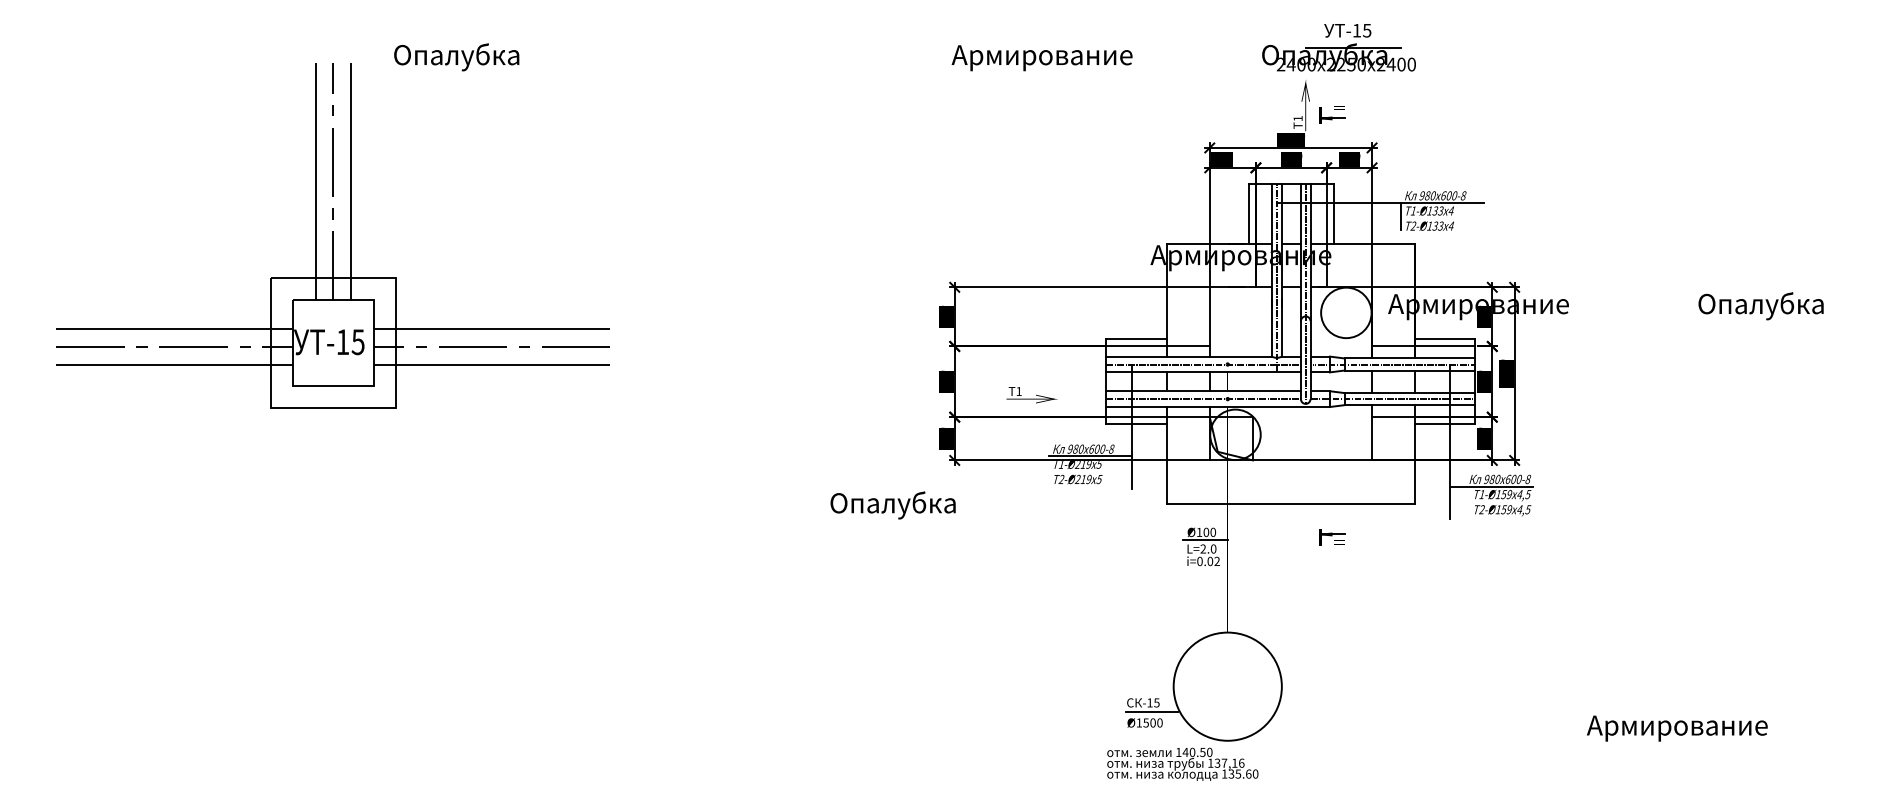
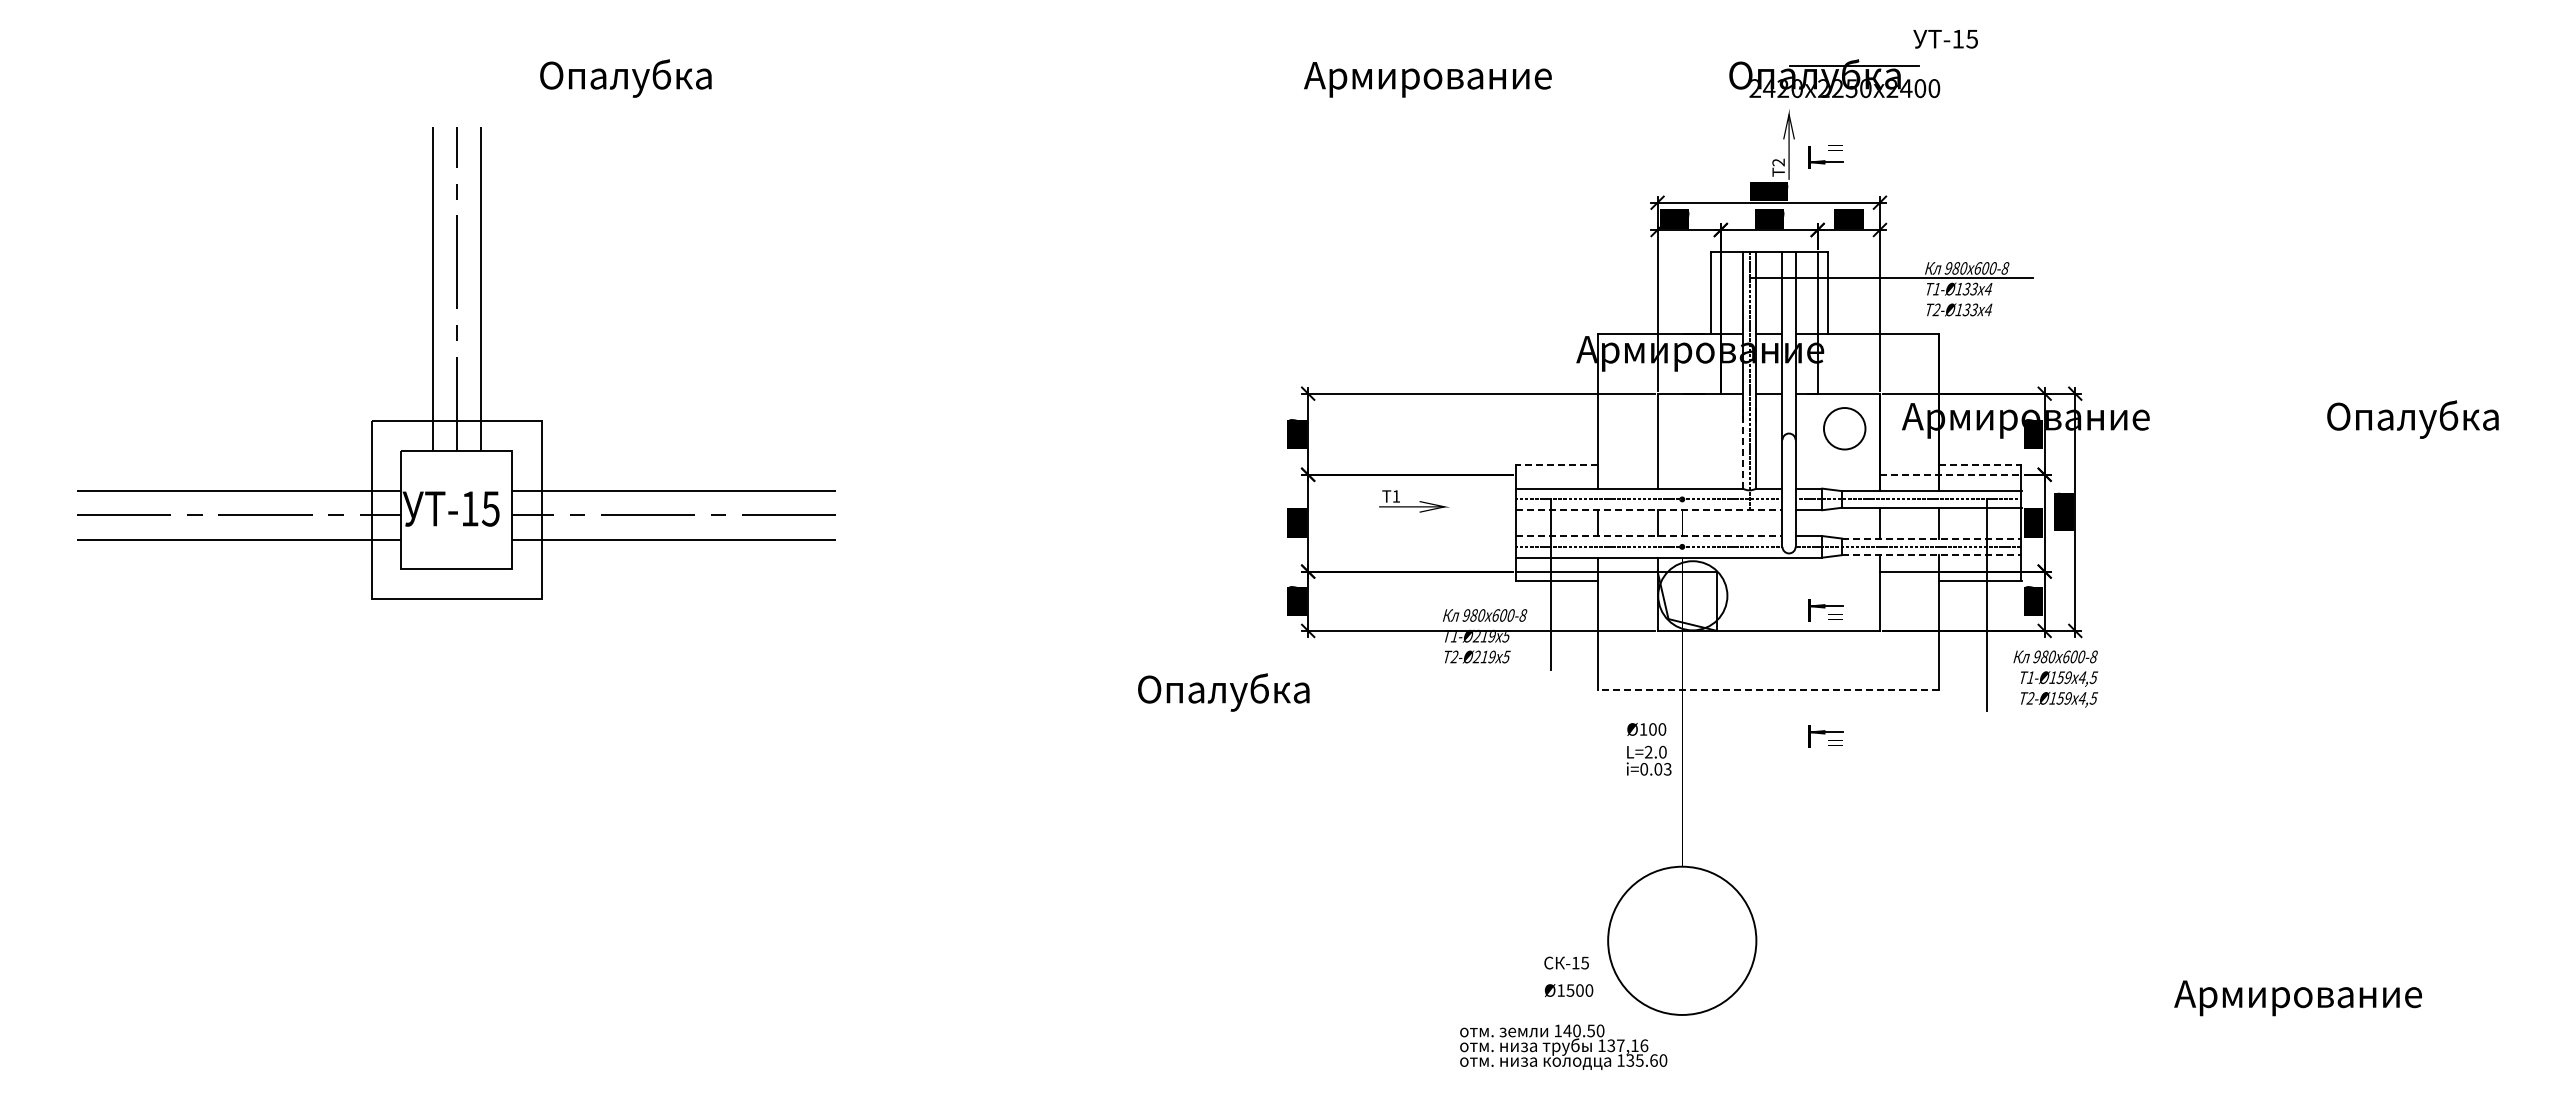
text: (1347, 30) -> (1945, 39), moved
text: (1300, 64) -> (1782, 88), 2400 -> 2420
text: (1298, 118) -> (1778, 162), 1 -> 2
line: (1400, 216) -> (1919, 296), removed
part: (333, 236) -> (456, 363), moved
line: (1306, 293) -> (1789, 402), removed
circle: (1346, 312) -> (1844, 428), size x0.6
line: (1271, 327) -> (1742, 448), solid -> dashed
line: (1135, 338) -> (1556, 464), solid -> dashed
line: (1445, 338) -> (1980, 464), solid -> dashed
line: (1157, 346) -> (1586, 474), removed
line: (1423, 346) -> (1950, 474), solid -> dashed
line: (1203, 372) -> (1649, 510), solid -> dashed
line: (1203, 391) -> (1649, 536), solid -> dashed
line: (1409, 393) -> (1931, 538), solid -> dashed
text: (1032, 395) -> (1414, 501), moved
line: (1409, 405) -> (1931, 555), solid -> dashed
part: (1332, 445) -> (1825, 610), added
line: (1089, 456) -> (1493, 625), removed
line: (1491, 486) -> (2043, 666), removed
line: (1290, 503) -> (1768, 690), solid -> dashed
line: (1205, 539) -> (1651, 739), removed
text: (1216, 561) -> (1667, 769), i=0.02 -> i=0.03
line: (1152, 711) -> (1578, 974), removed
text: (1182, 763) -> (1563, 1046), moved

